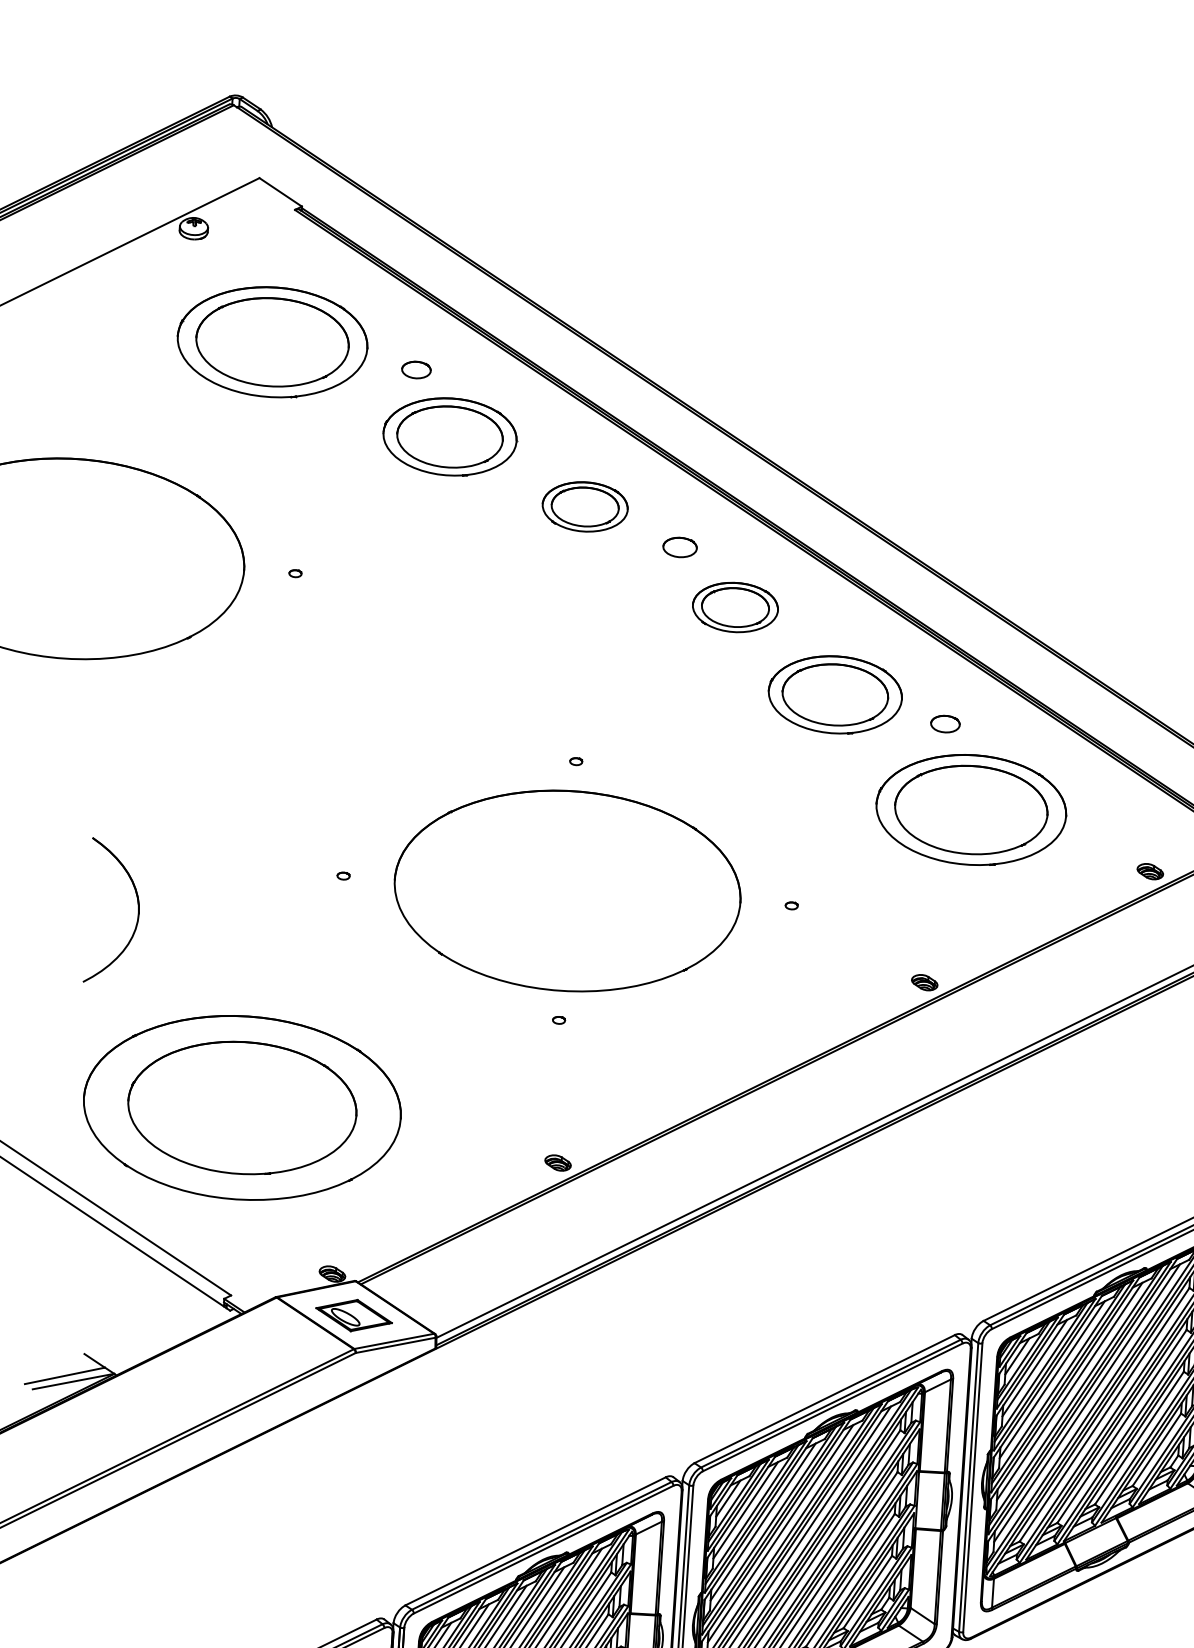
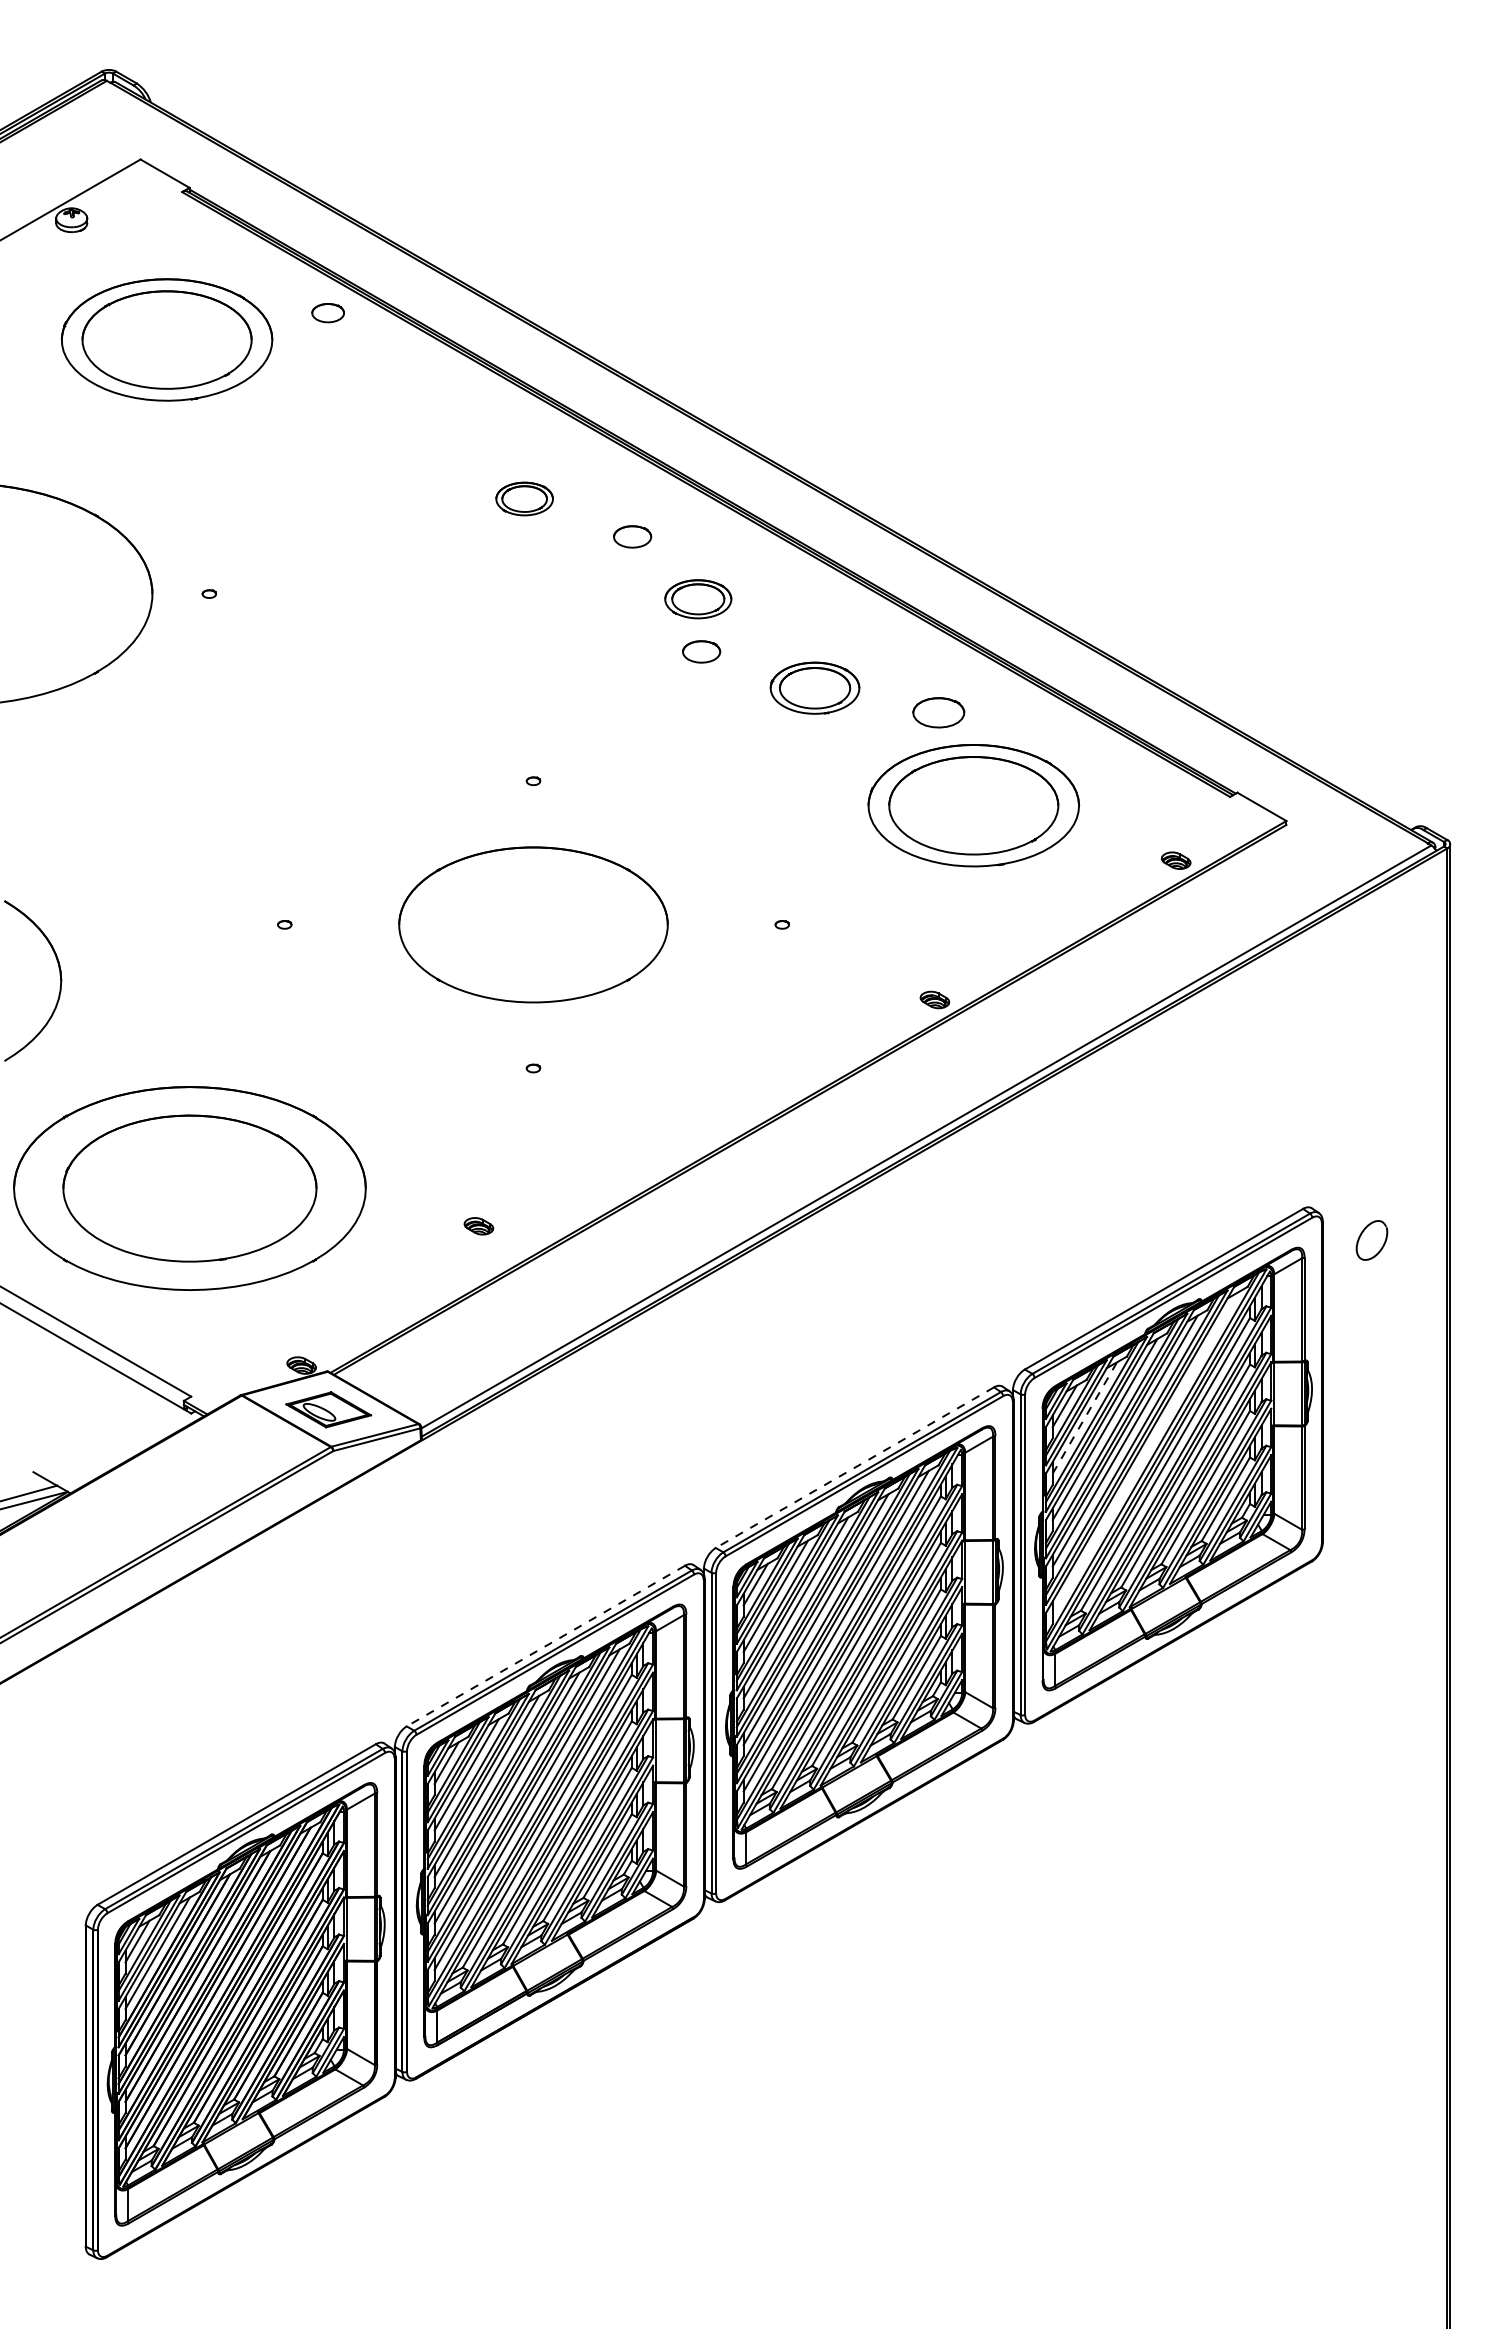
part: (415, 370) -> (327, 313), moved
part: (450, 436) -> (370, 431), removed
part: (585, 506) -> (524, 498), size x0.6
part: (735, 607) -> (698, 599), size x0.7
part: (735, 654) -> (701, 651), added
part: (834, 694) -> (814, 687), size x0.6
part: (945, 723) -> (938, 712), size x1.6
part: (567, 890) -> (533, 924), size x0.7
part: (557, 1163) -> (478, 1226), moved
line: (1035, 1367) -> (1085, 1417), solid -> dashed
line: (824, 1398) -> (854, 1467), solid -> dashed
line: (1086, 1402) -> (1144, 1452), removed
line: (535, 1541) -> (545, 1646), solid -> dashed

